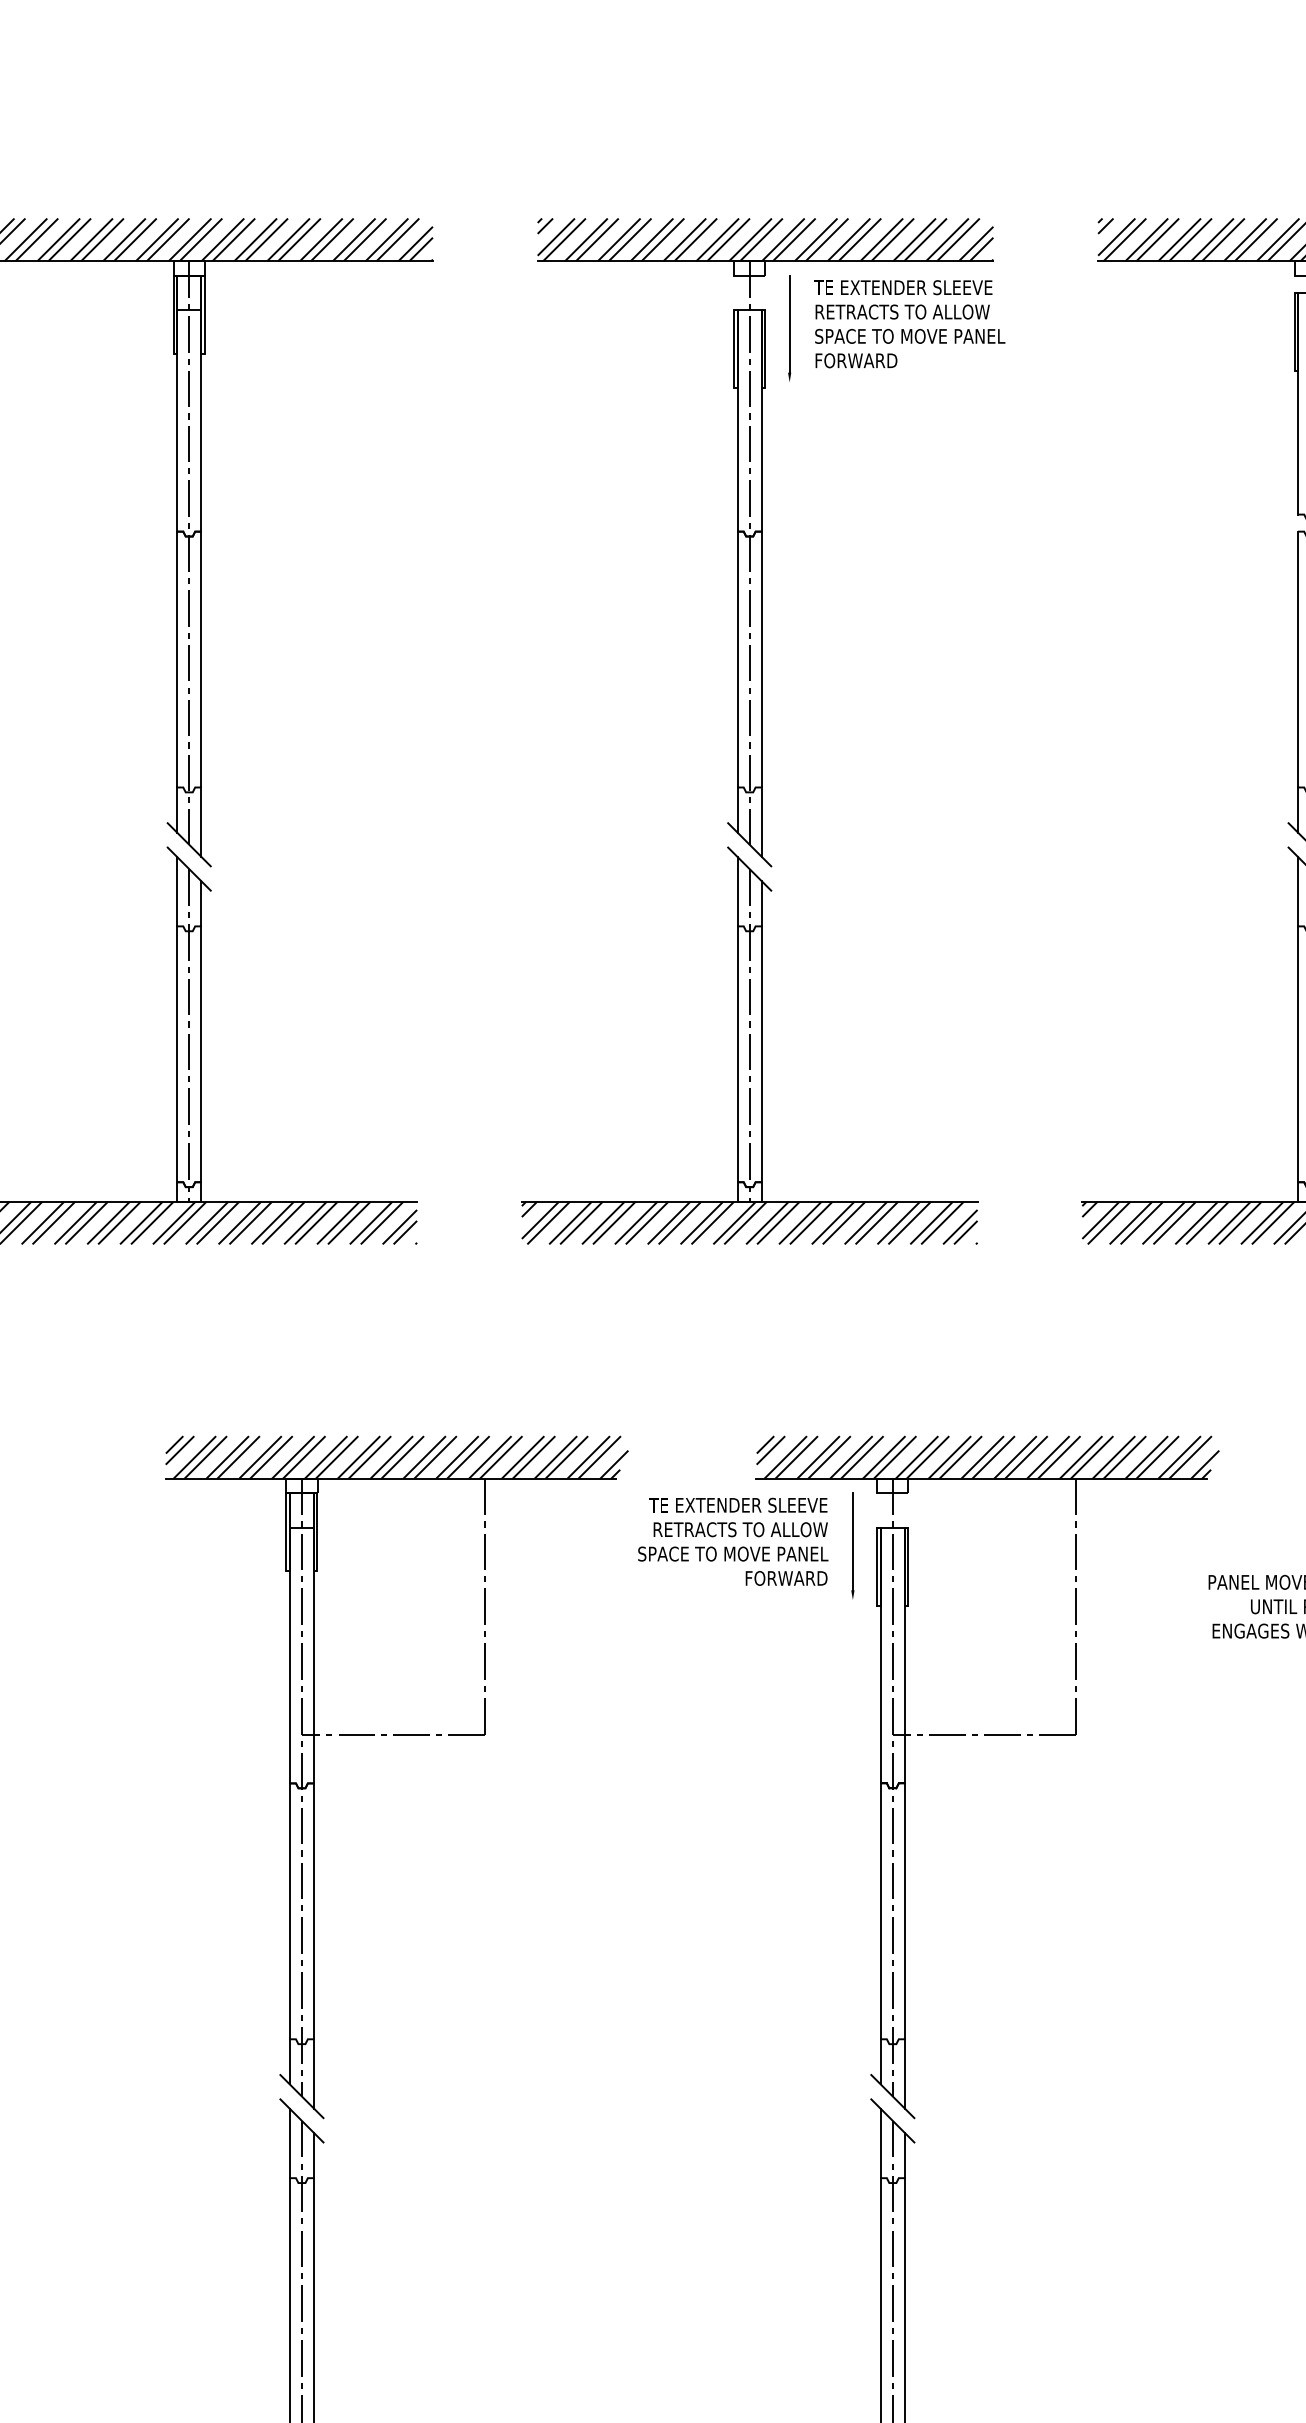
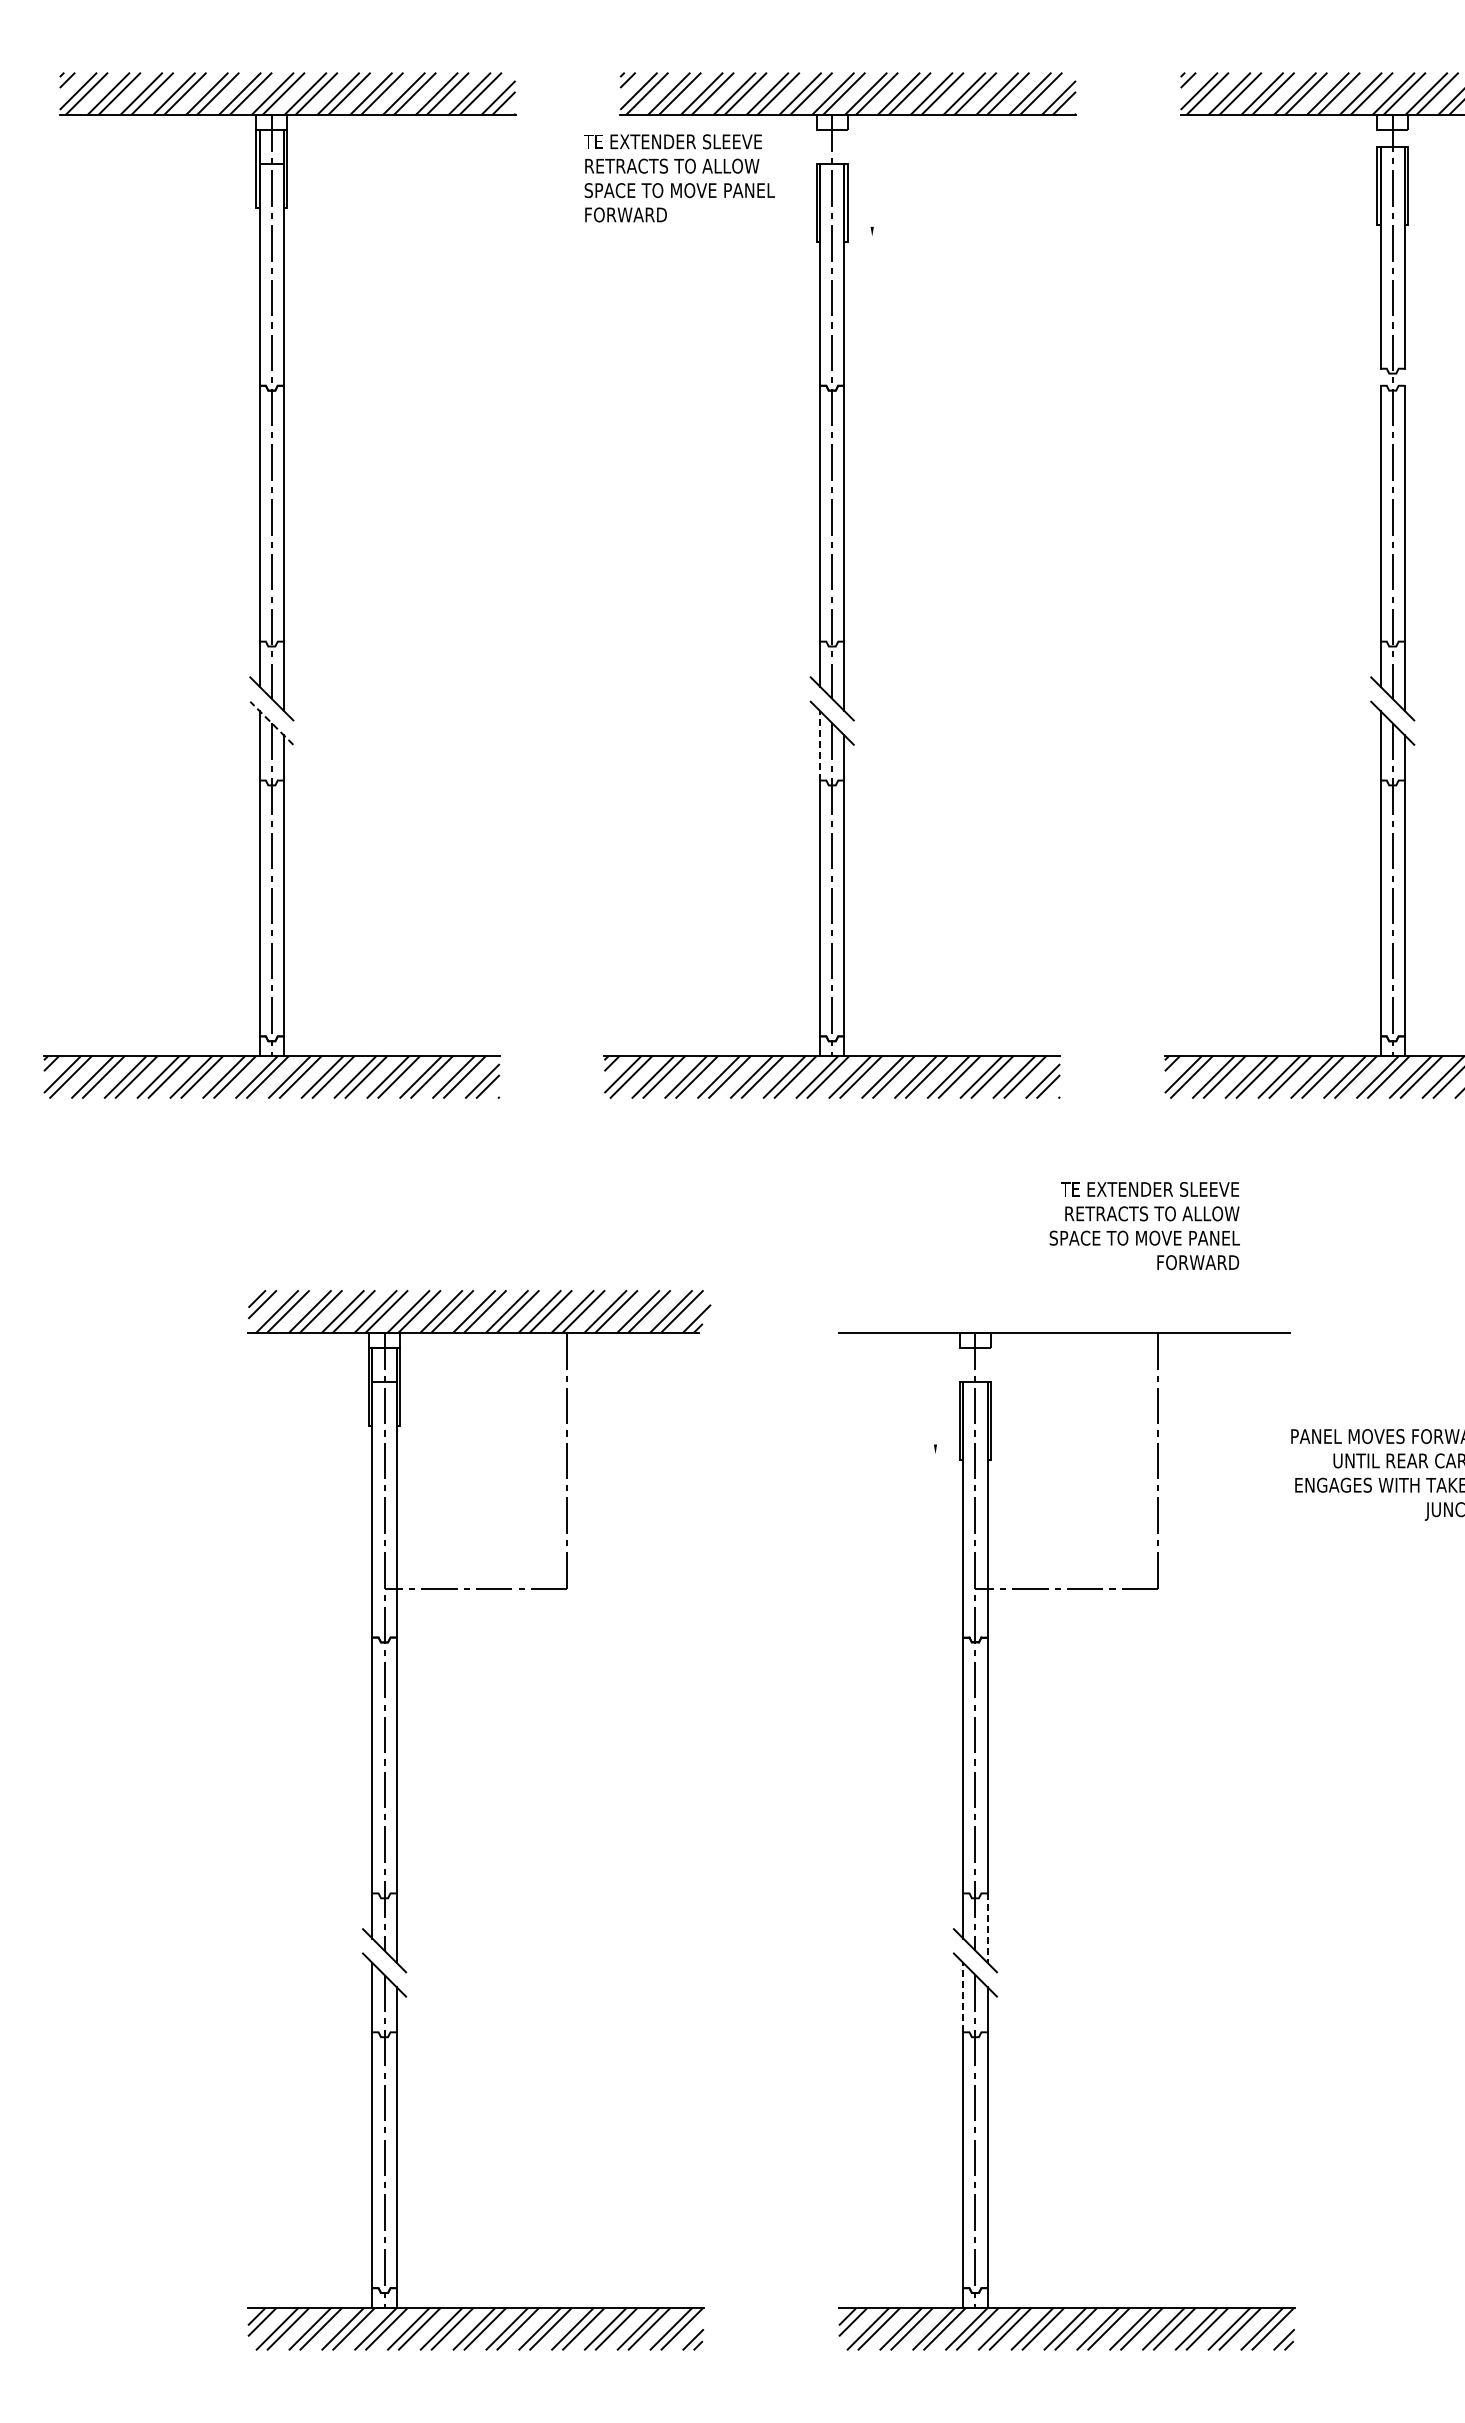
line: (789, 323) -> (872, 177), removed
text: (909, 324) -> (679, 178), moved
line: (188, 868) -> (271, 722), solid -> dashed
line: (737, 891) -> (820, 745), solid -> dashed
hatch: (987, 1457) -> (1070, 1311), removed
line: (852, 1541) -> (935, 1395), removed
text: (732, 1542) -> (1144, 1226), moved
line: (904, 2074) -> (987, 1928), solid -> dashed
line: (880, 2143) -> (963, 1997), solid -> dashed

